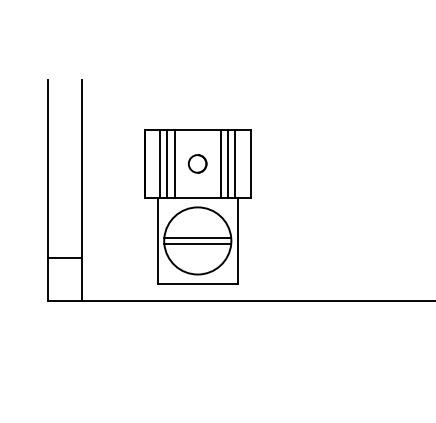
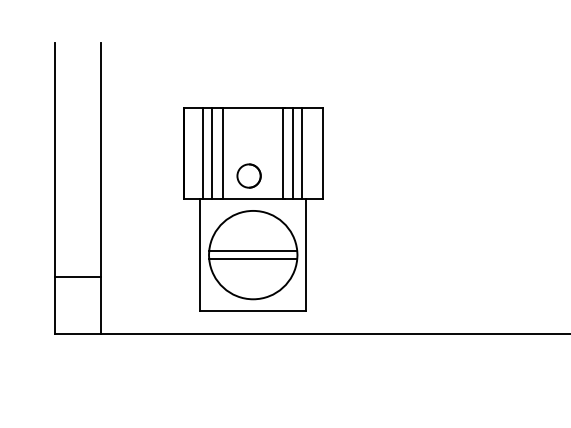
part: (197, 163) -> (248, 175), moved

